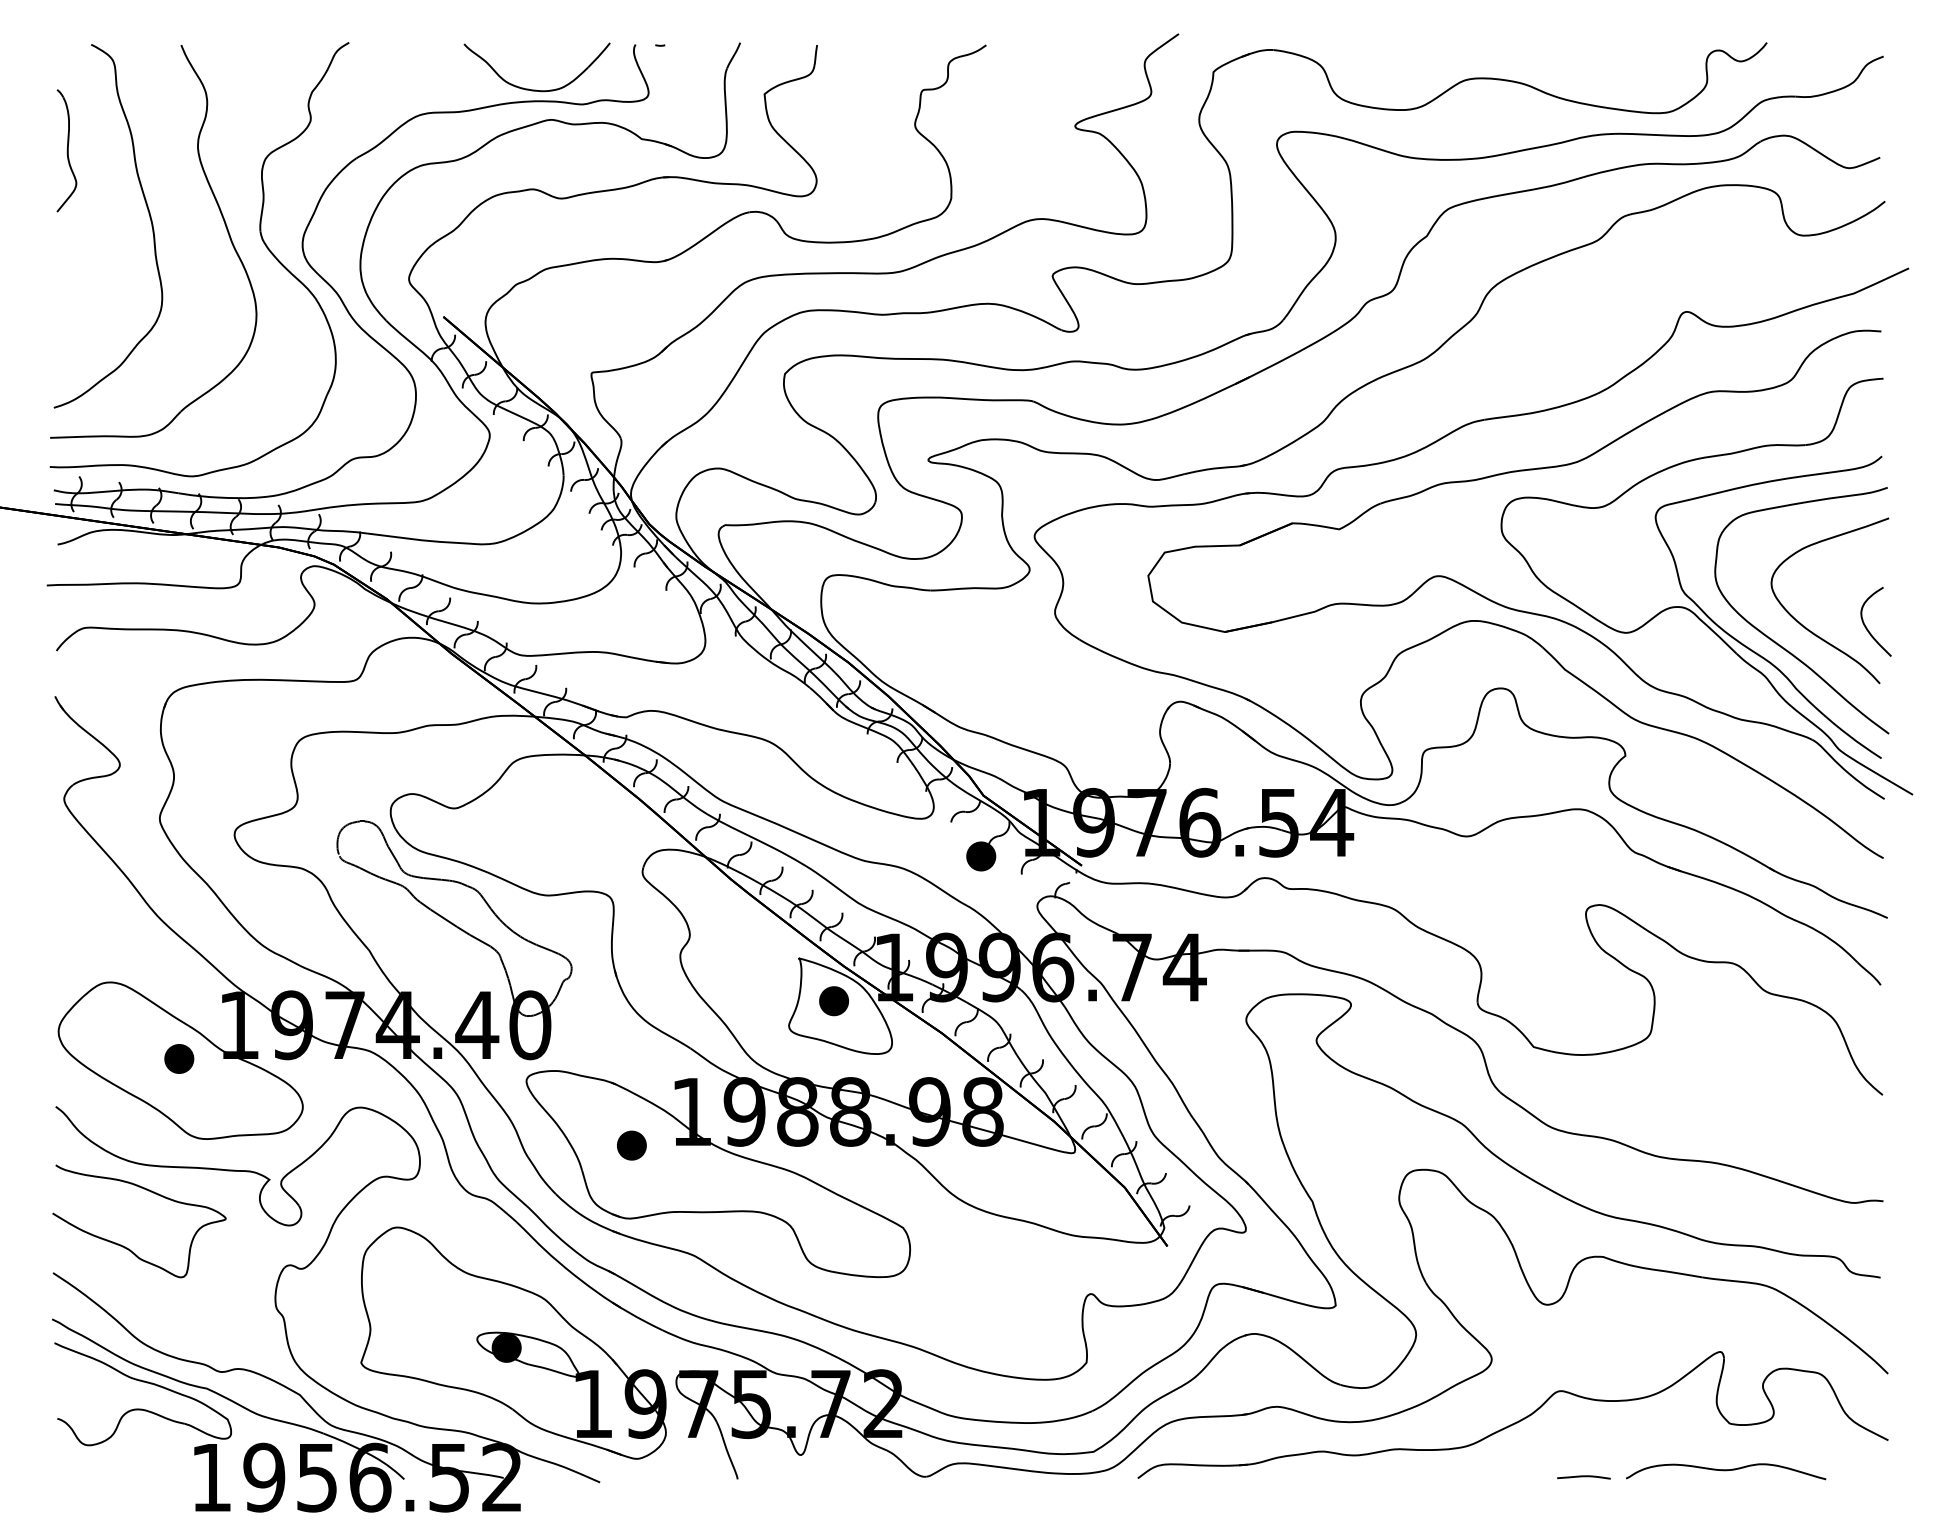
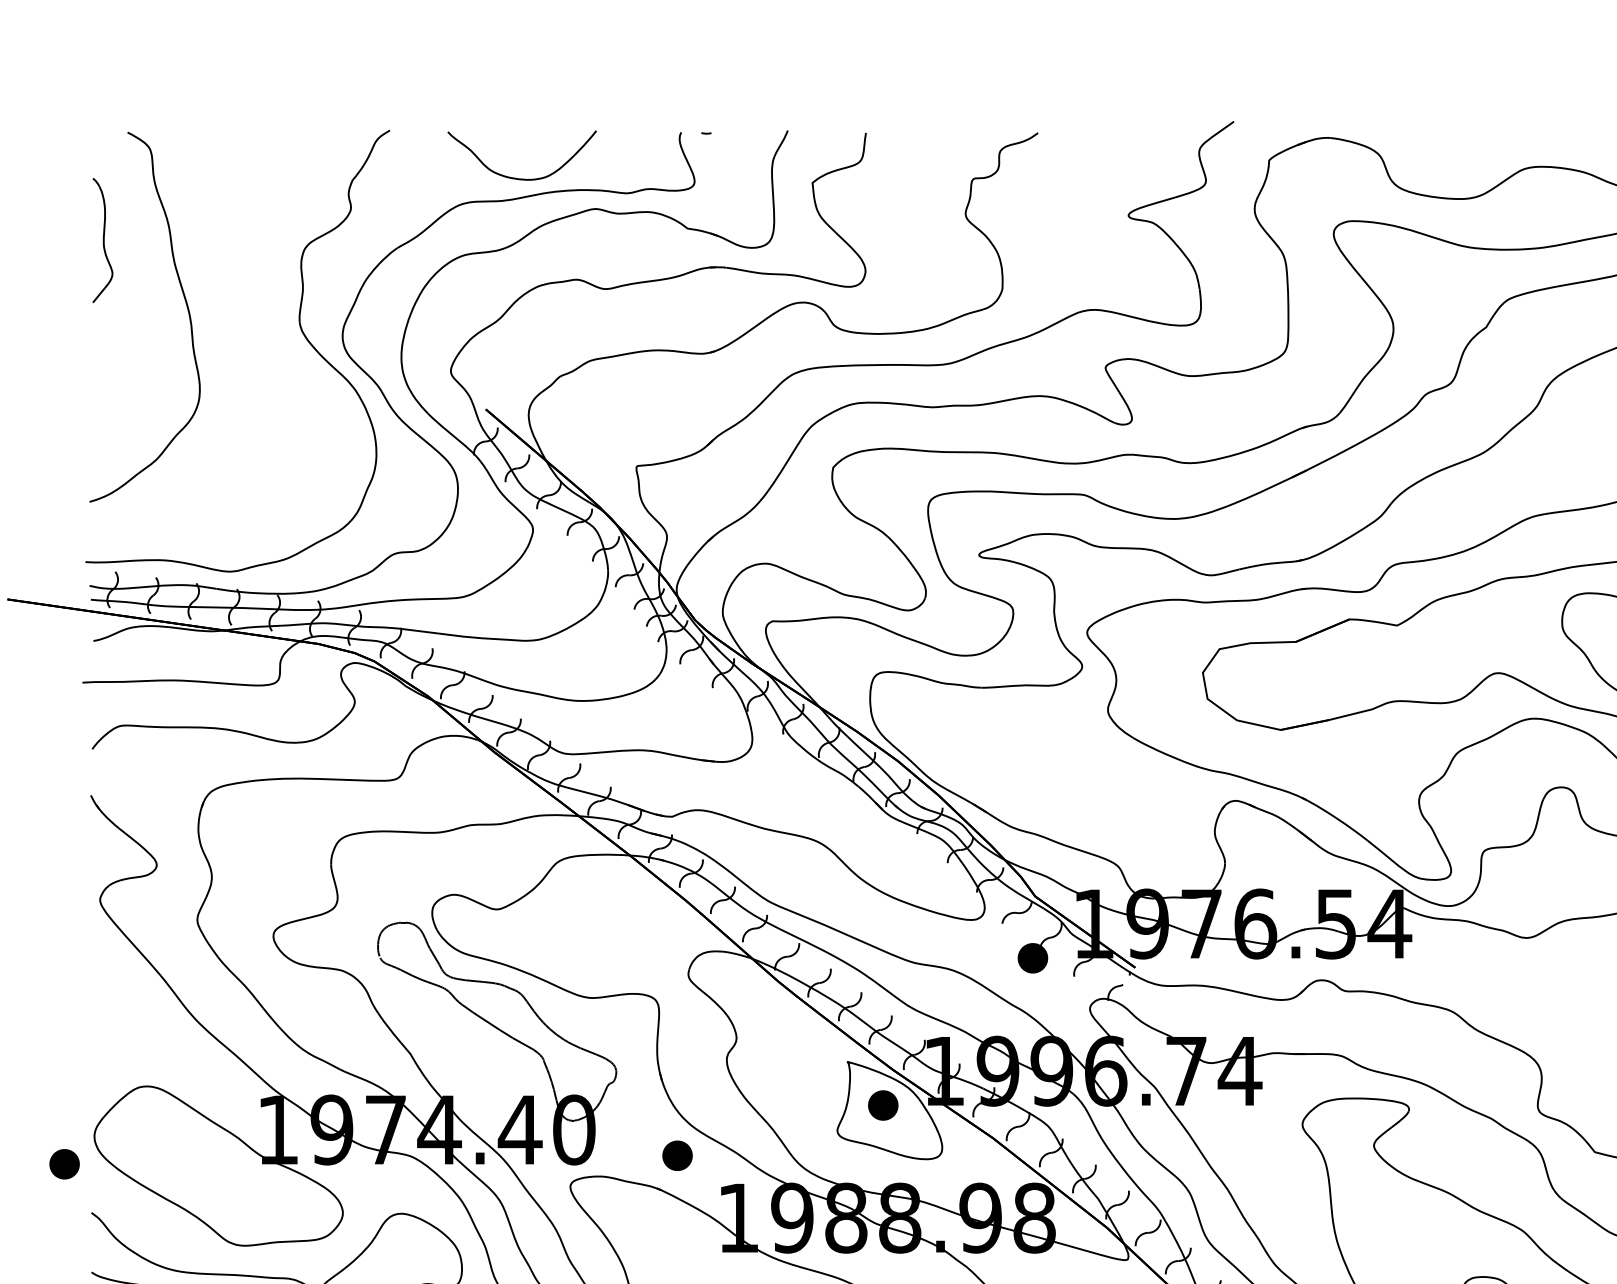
part: (536, 89) -> (521, 178), moved
part: (221, 216) -> (260, 307), removed
part: (179, 1058) -> (64, 1163), moved
part: (631, 1145) -> (677, 1155), moved

